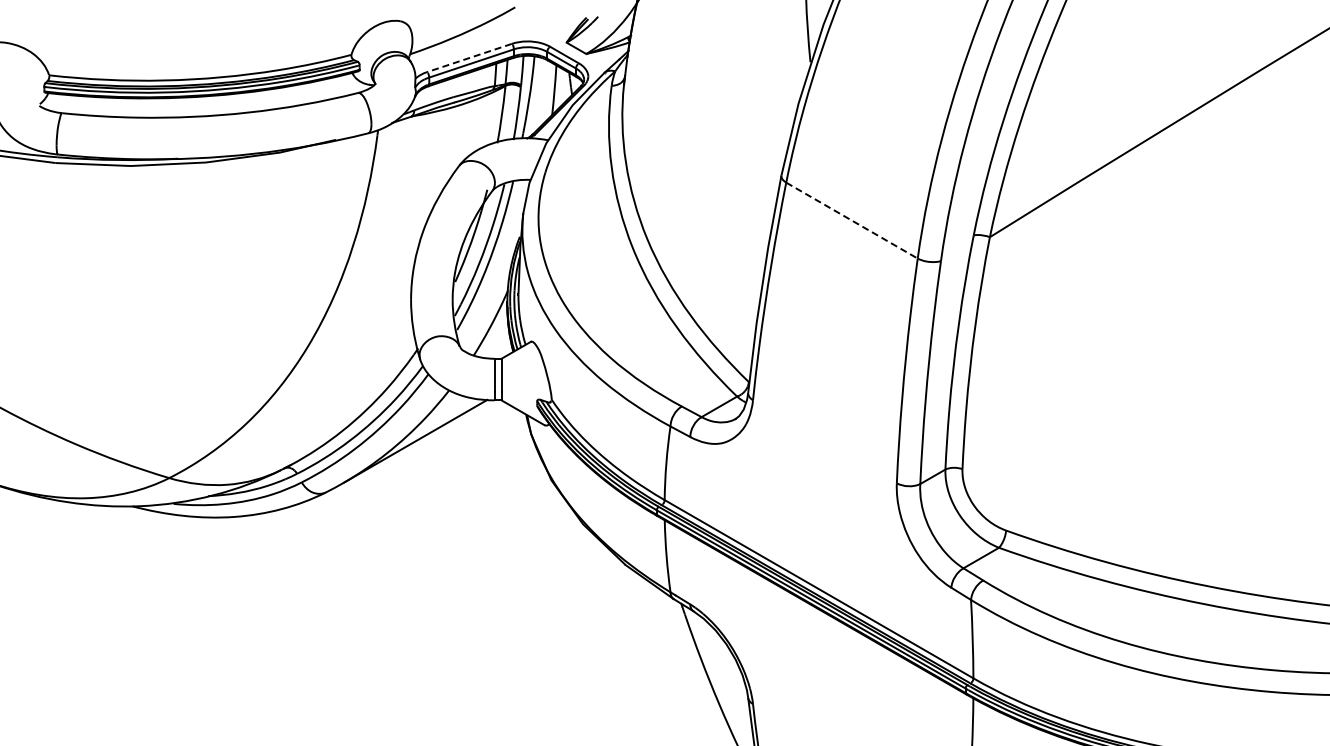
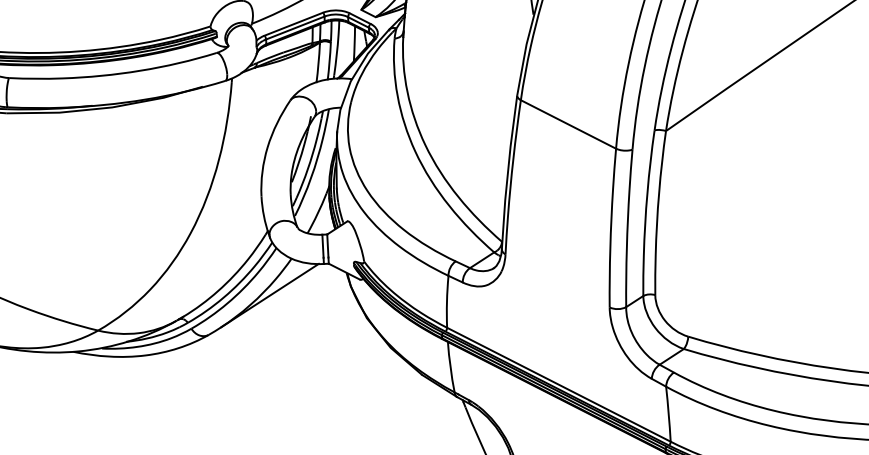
line: (469, 58) -> (293, 24), dashed -> solid
line: (851, 220) -> (568, 124), dashed -> solid

